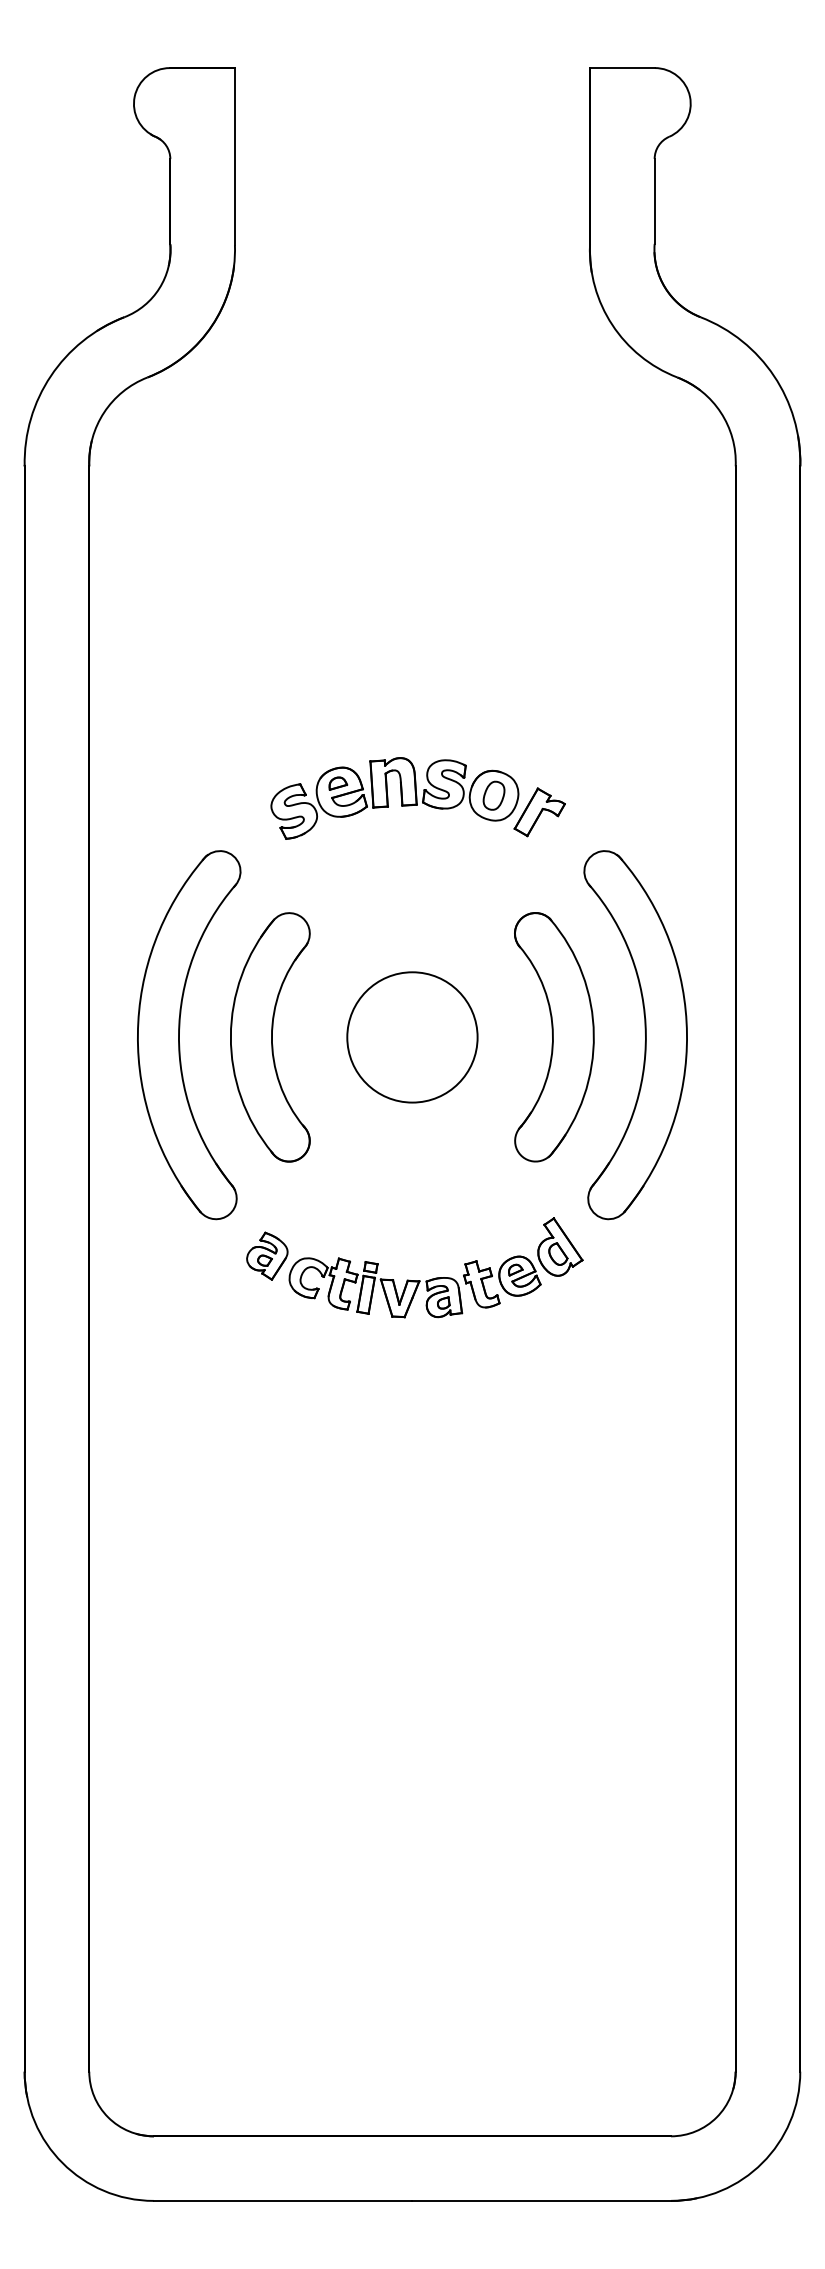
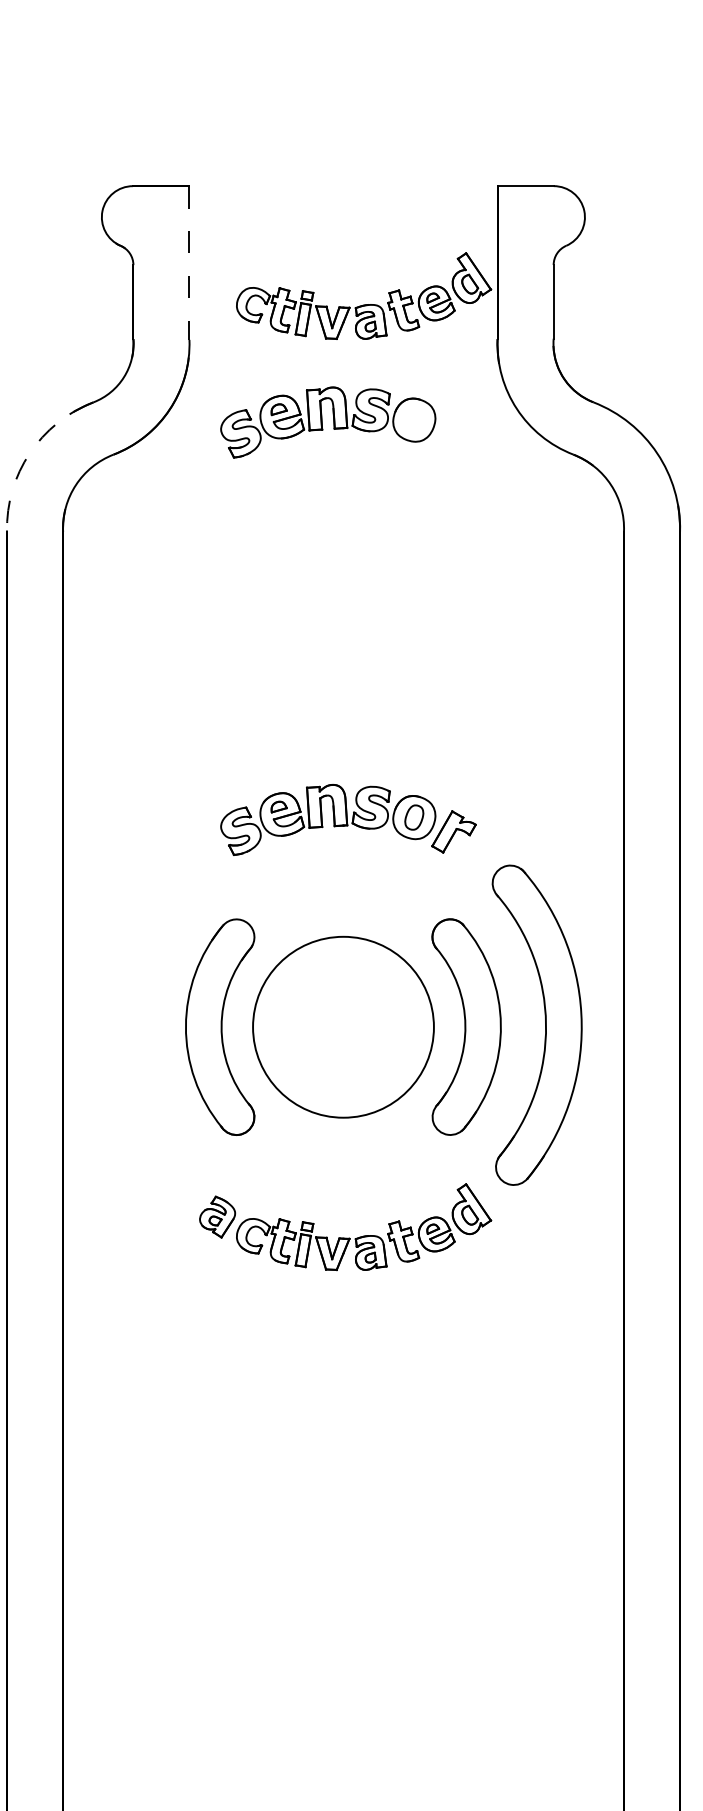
line: (234, 156) -> (189, 262), solid -> dashed
part: (435, 204) -> (363, 304), added
part: (394, 340) -> (327, 422), added
arc: (50, 376) -> (29, 453), solid -> dashed
part: (179, 1035) -> (141, 1025), removed
circle: (412, 1037) -> (343, 1027), size x1.6

